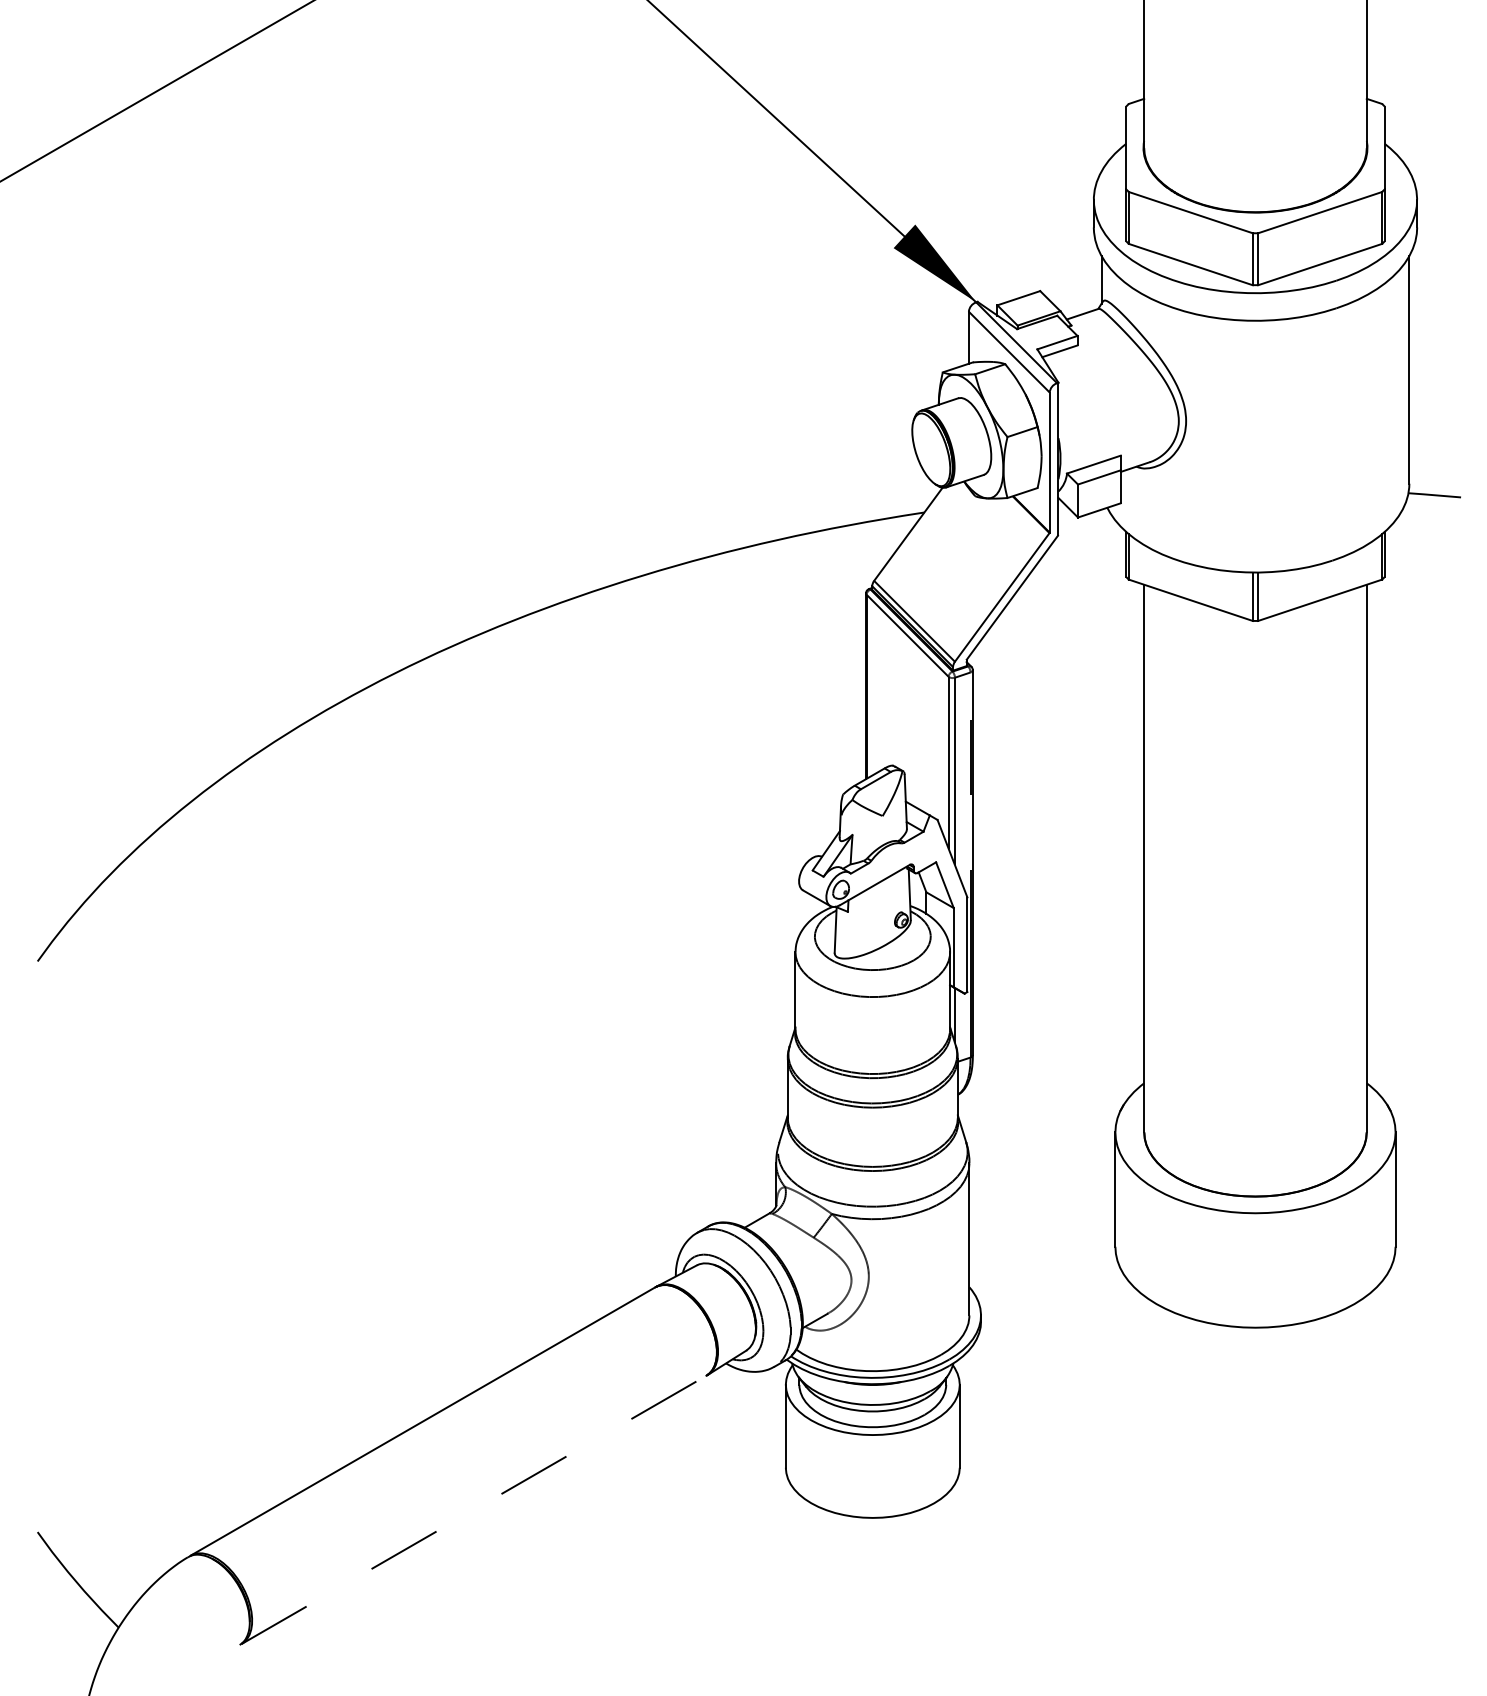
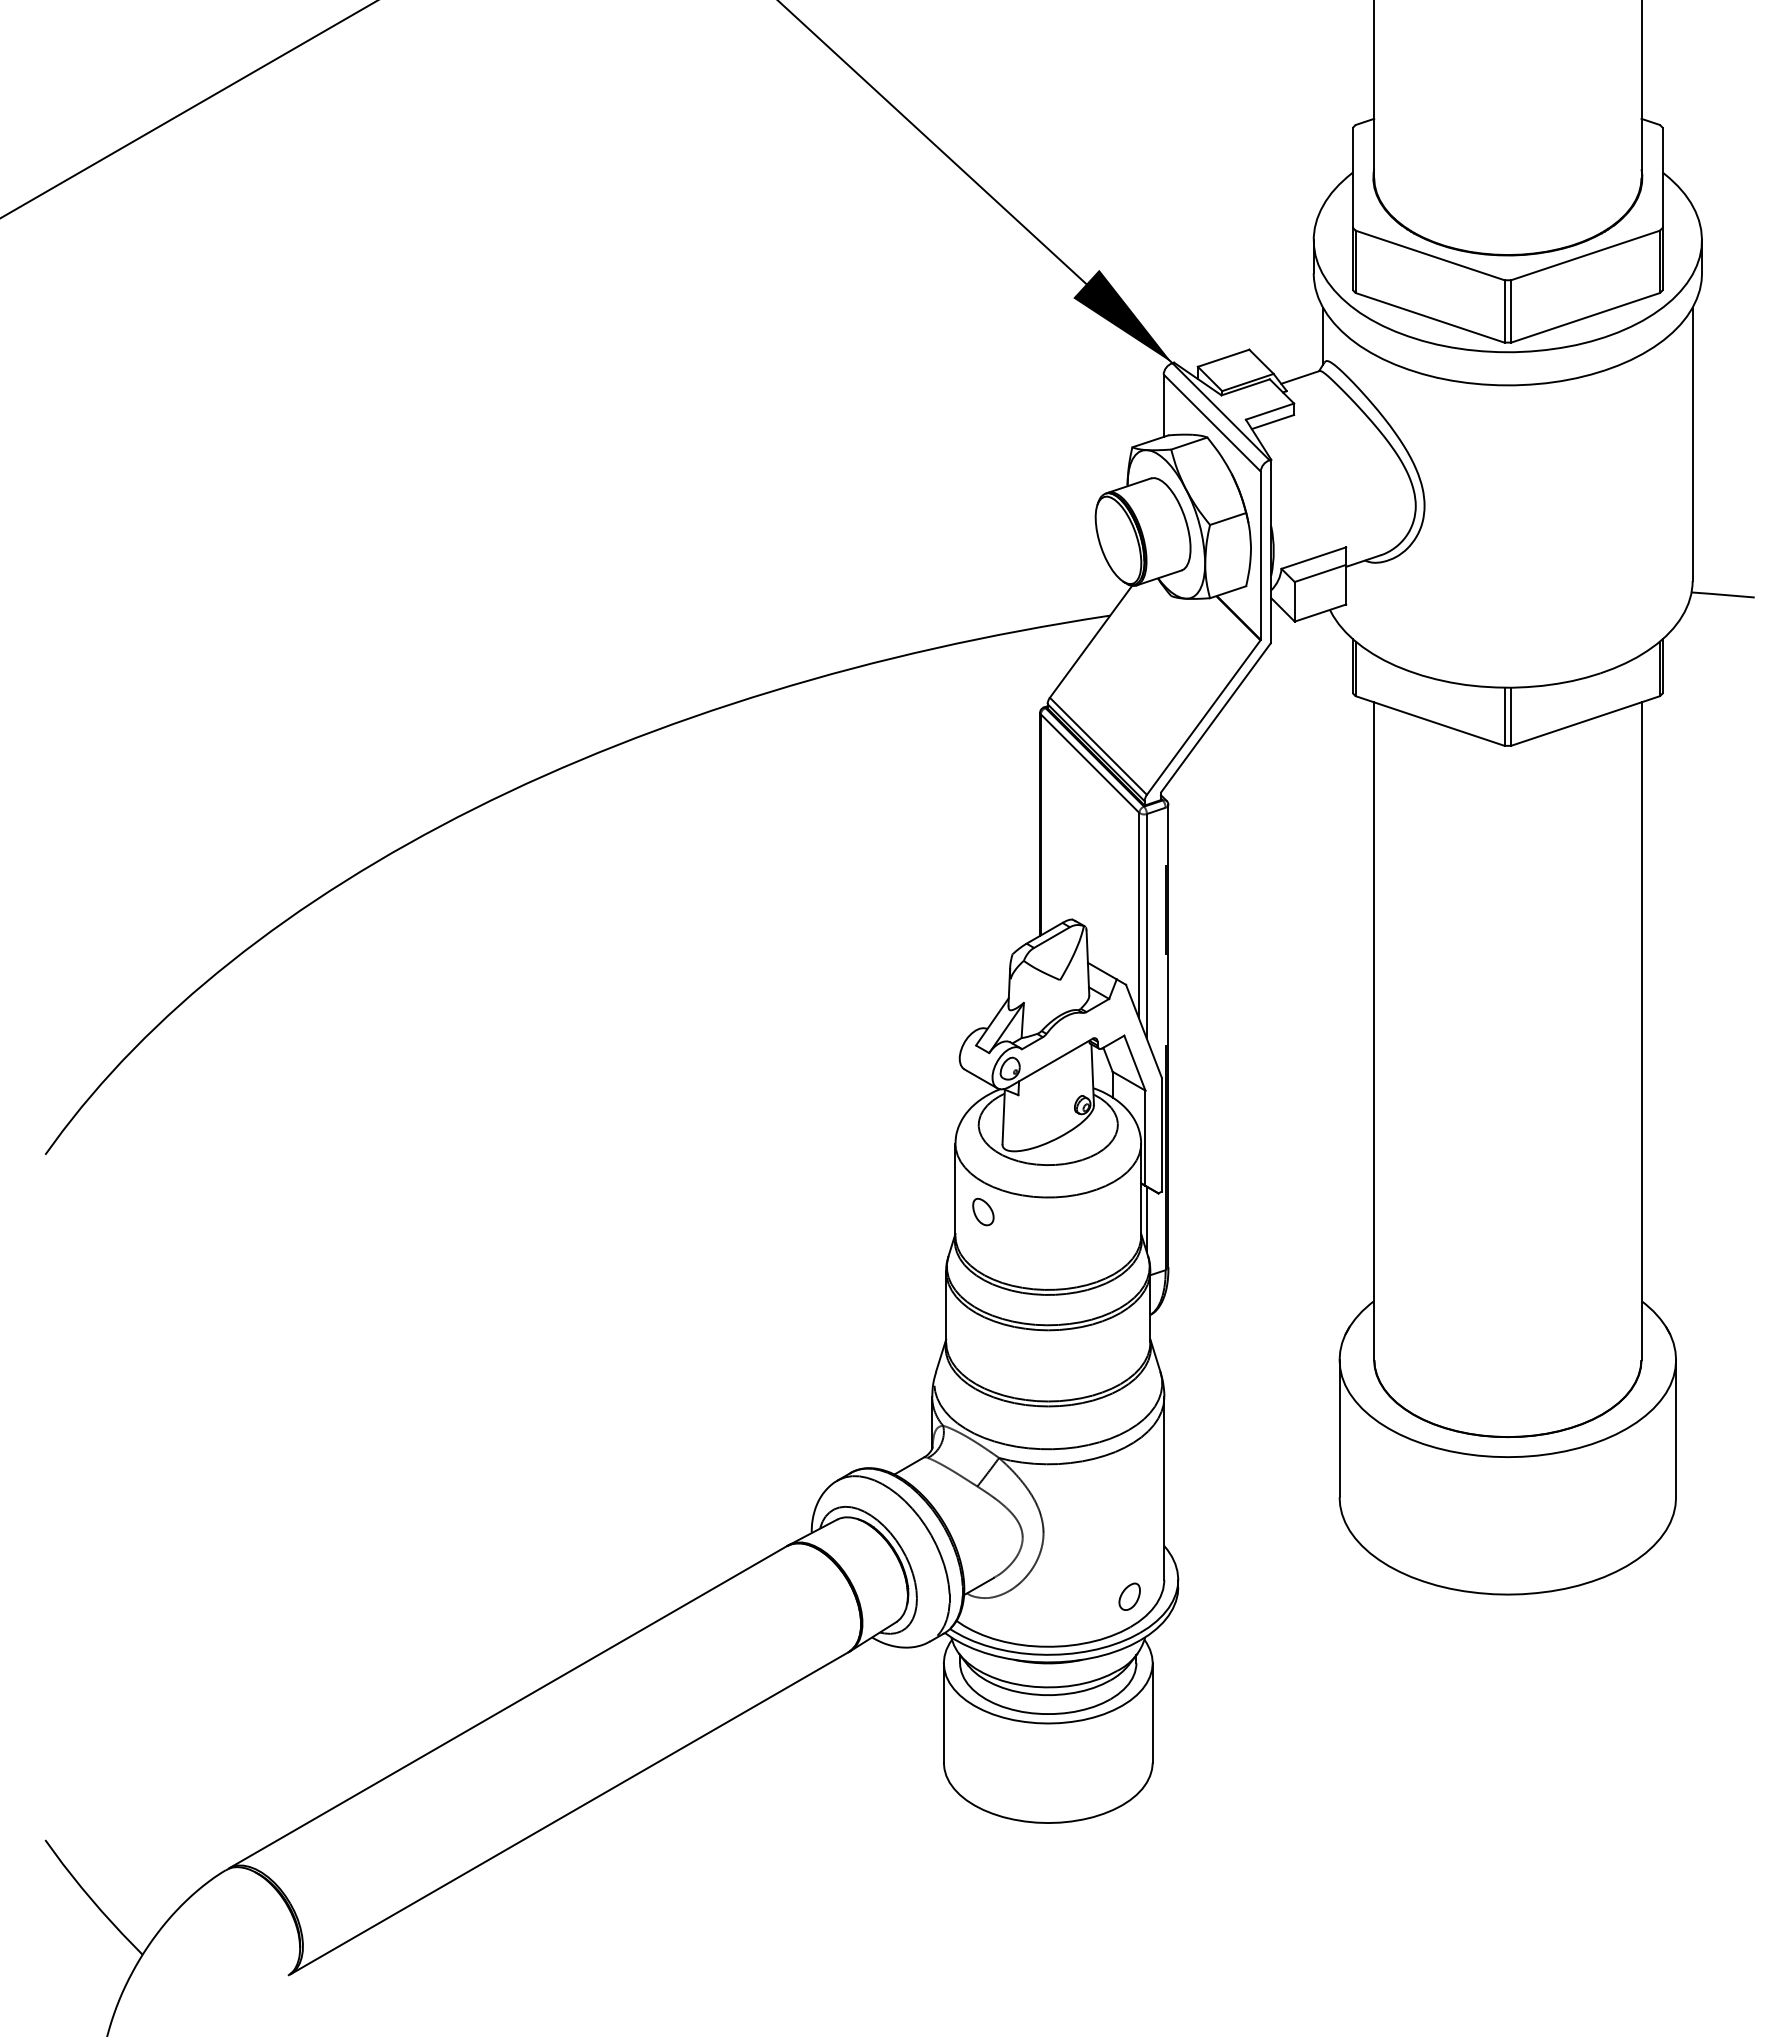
part: (818, 1009) -> (983, 1212), added
part: (940, 1329) -> (1129, 1596), added
line: (474, 1509) -> (569, 1812), dashed -> solid

